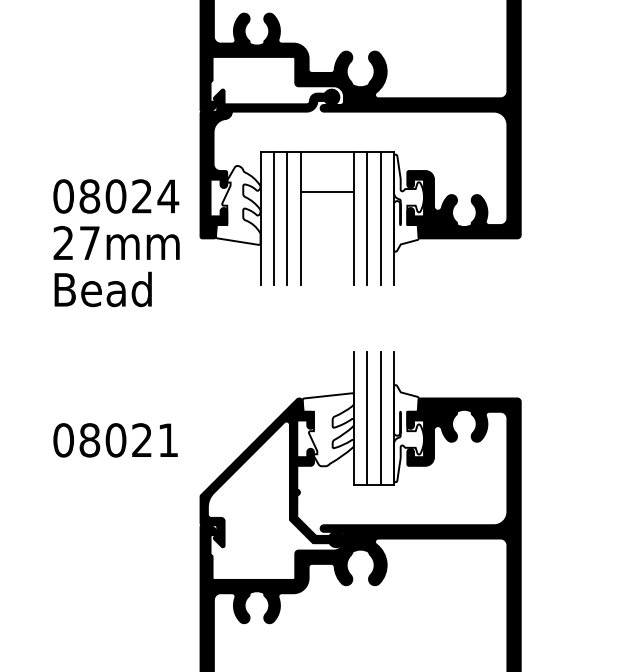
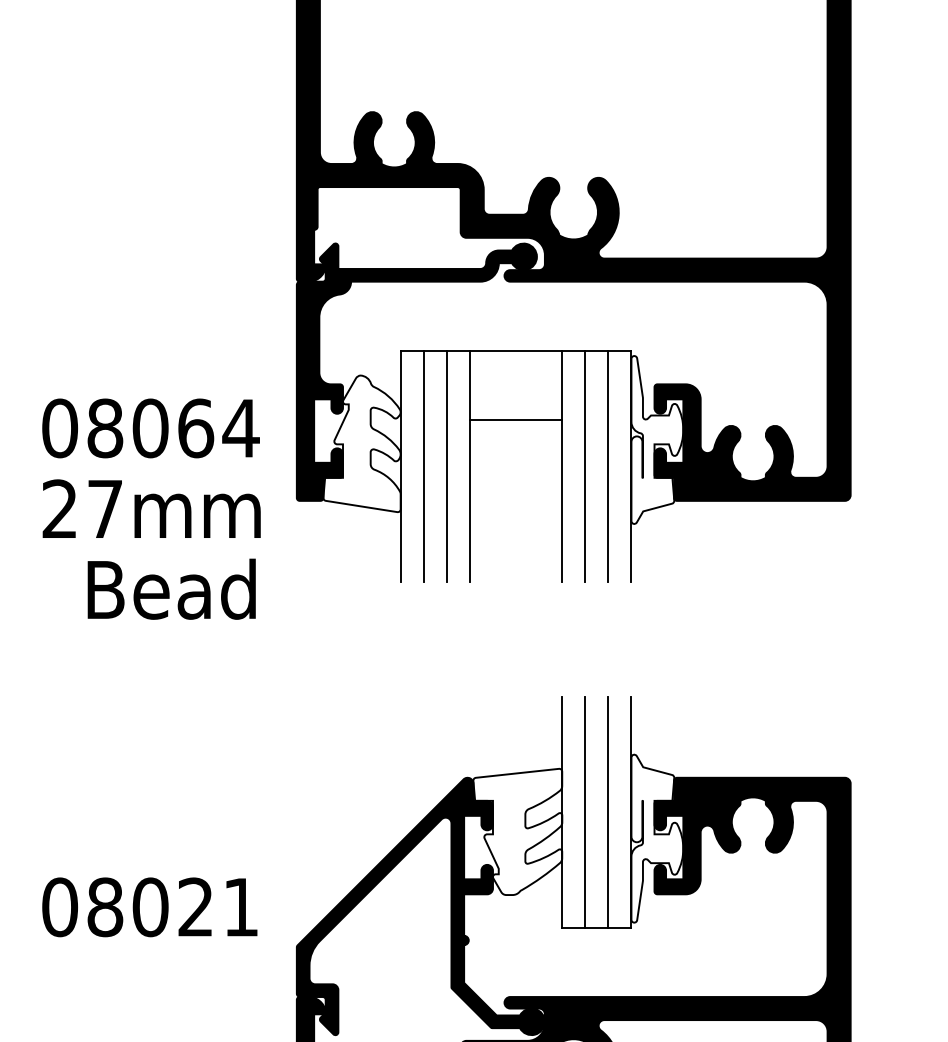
text: (142, 196) -> (196, 428), 08024 -> 08064
text: (102, 289) -> (170, 589), moved
text: (115, 440) -> (149, 907), moved

